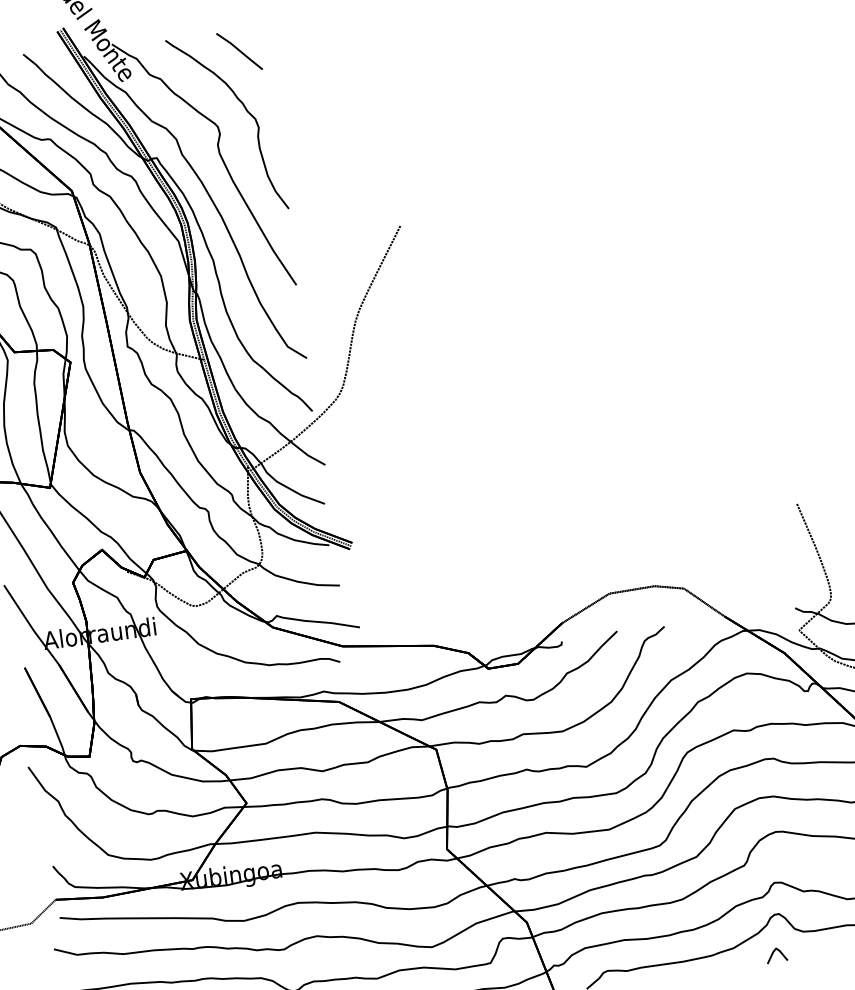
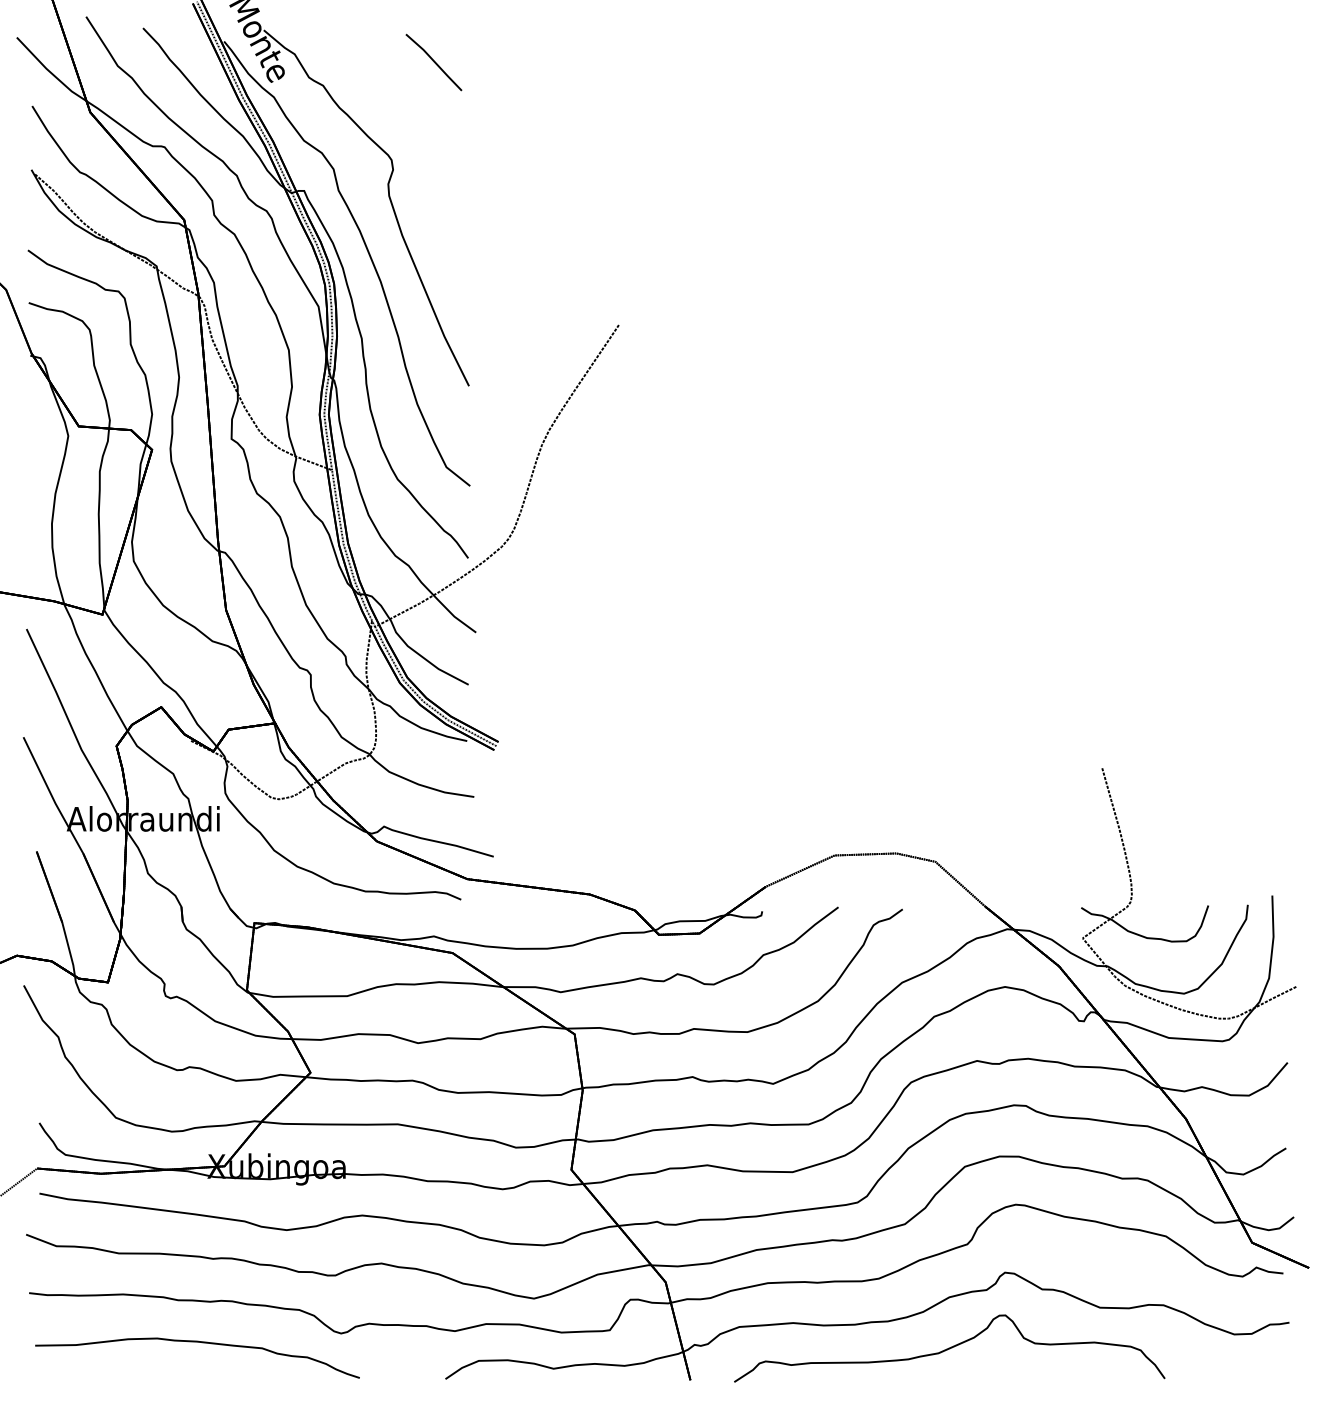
part: (246, 110) -> (432, 143), removed
line: (773, 954) -> (990, 1368), removed

